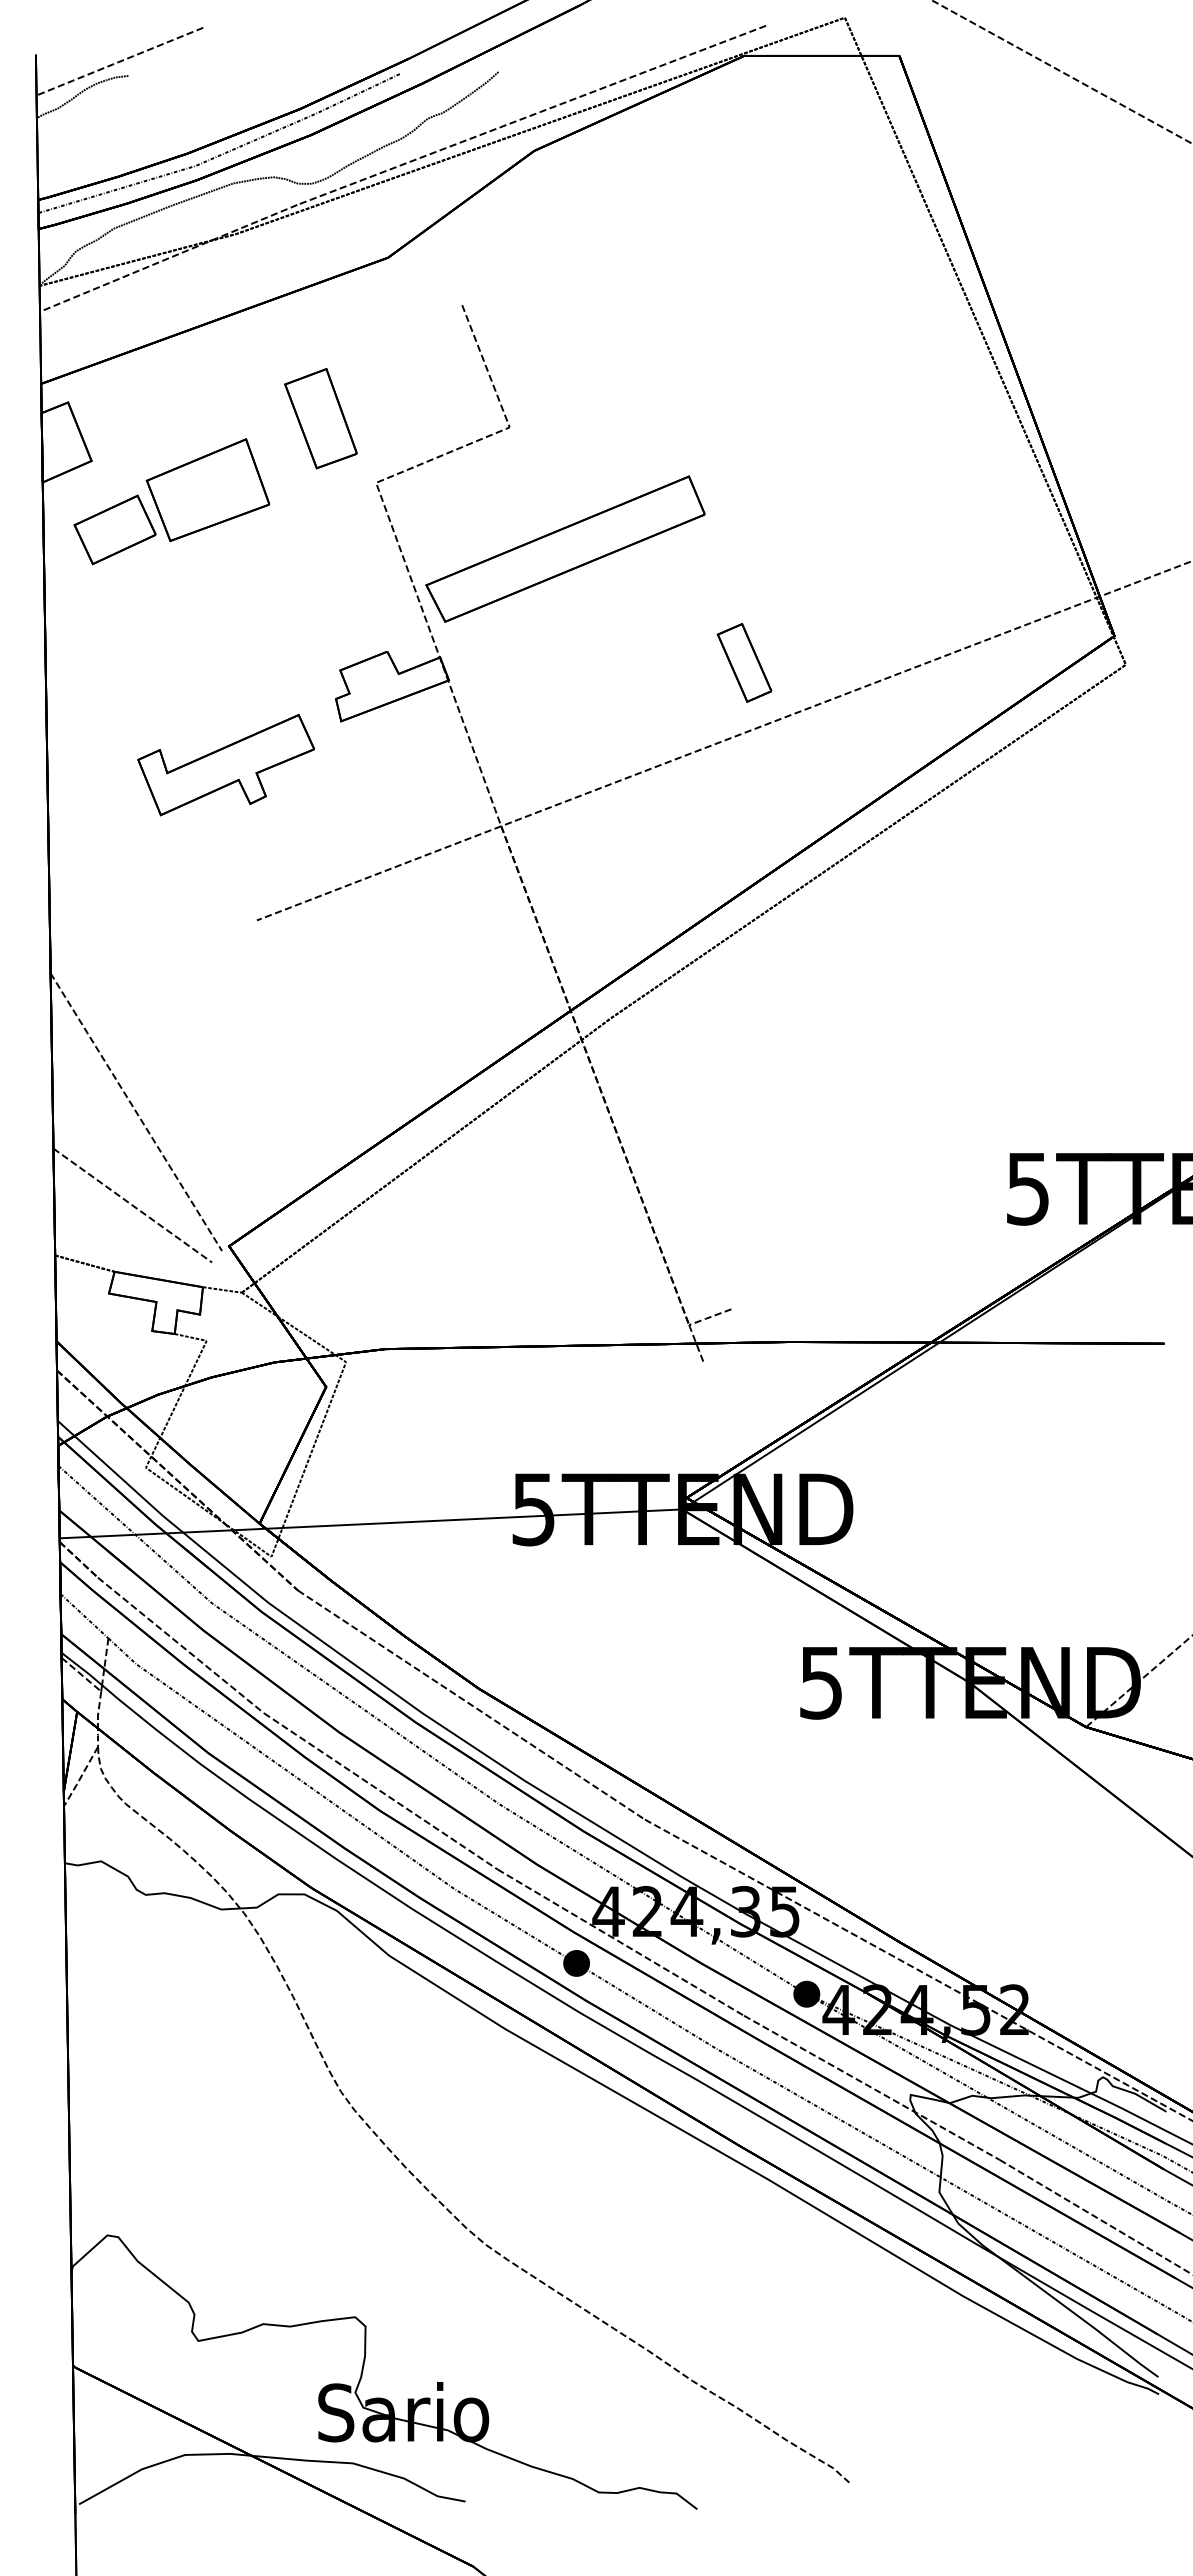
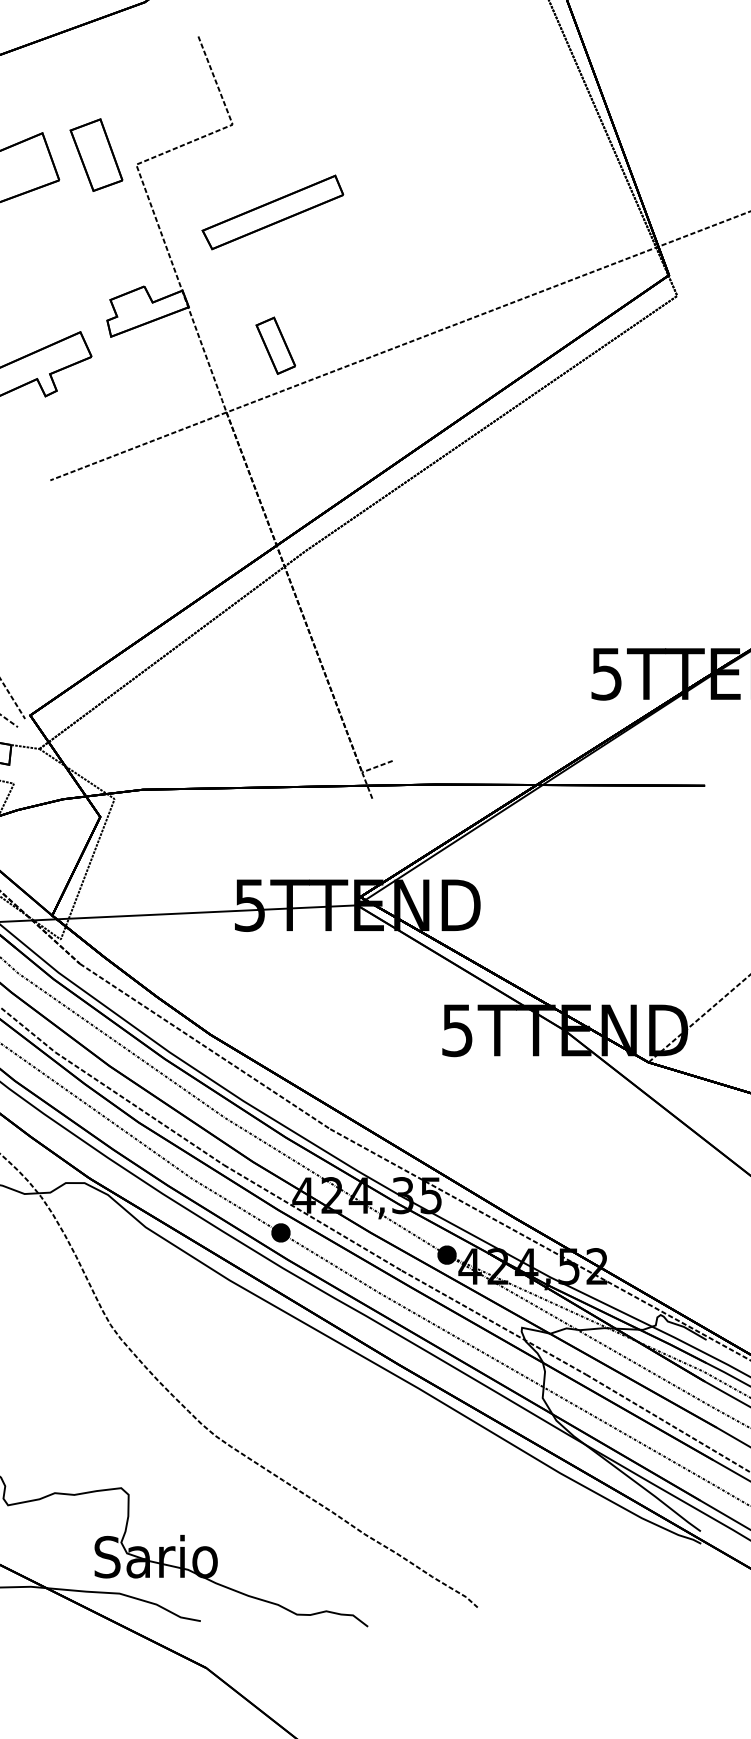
part: (320, 418) -> (96, 155), moved
part: (565, 548) -> (272, 212), size x0.7
part: (744, 662) -> (275, 345), moved

